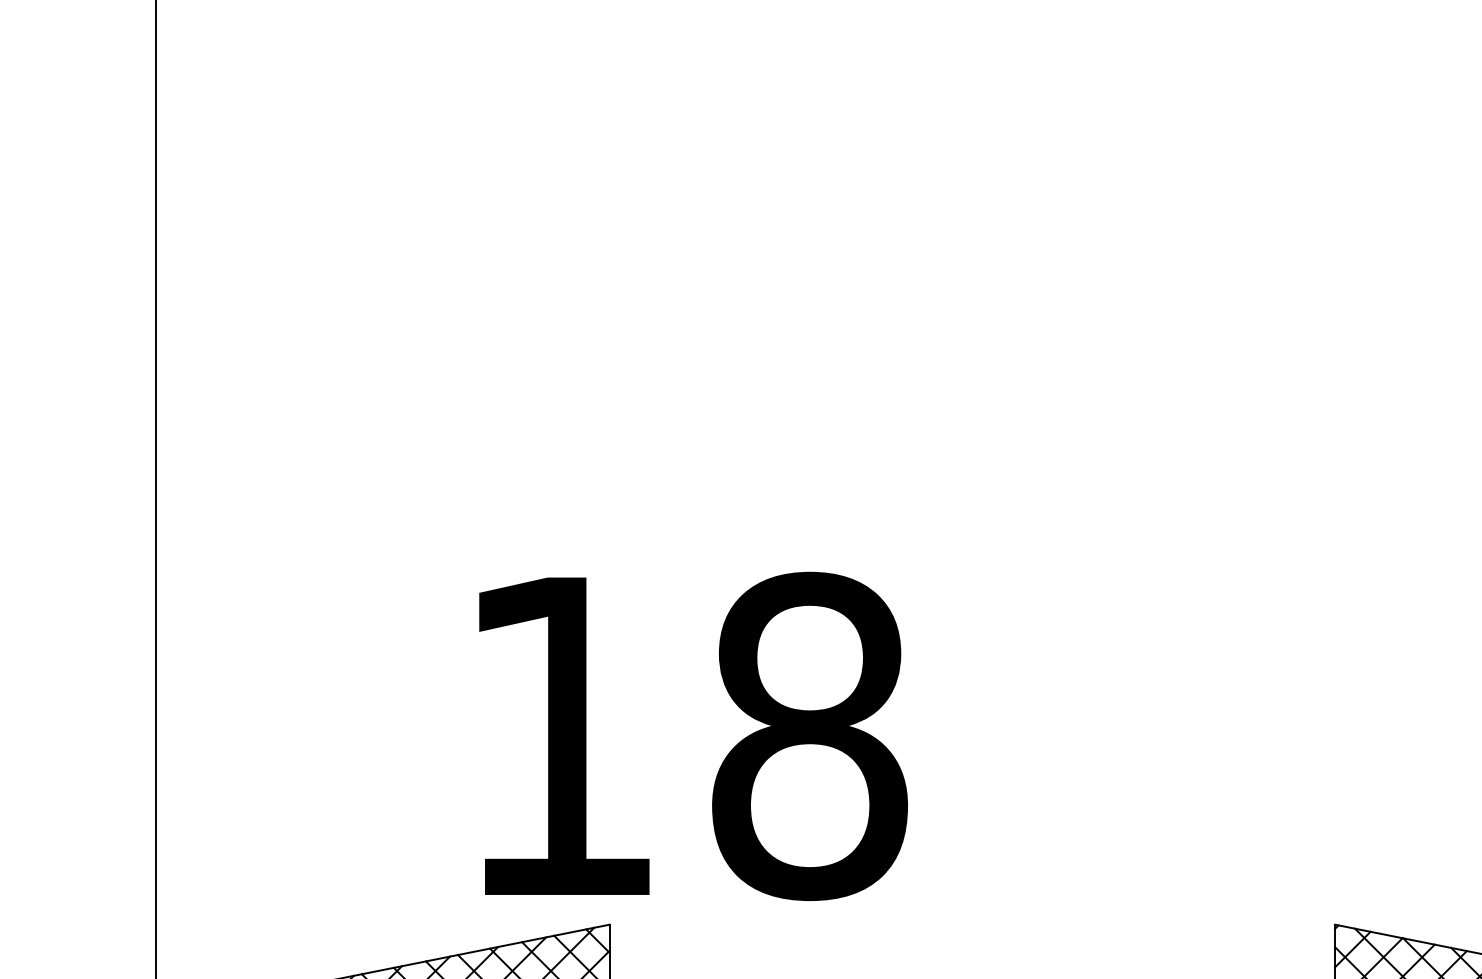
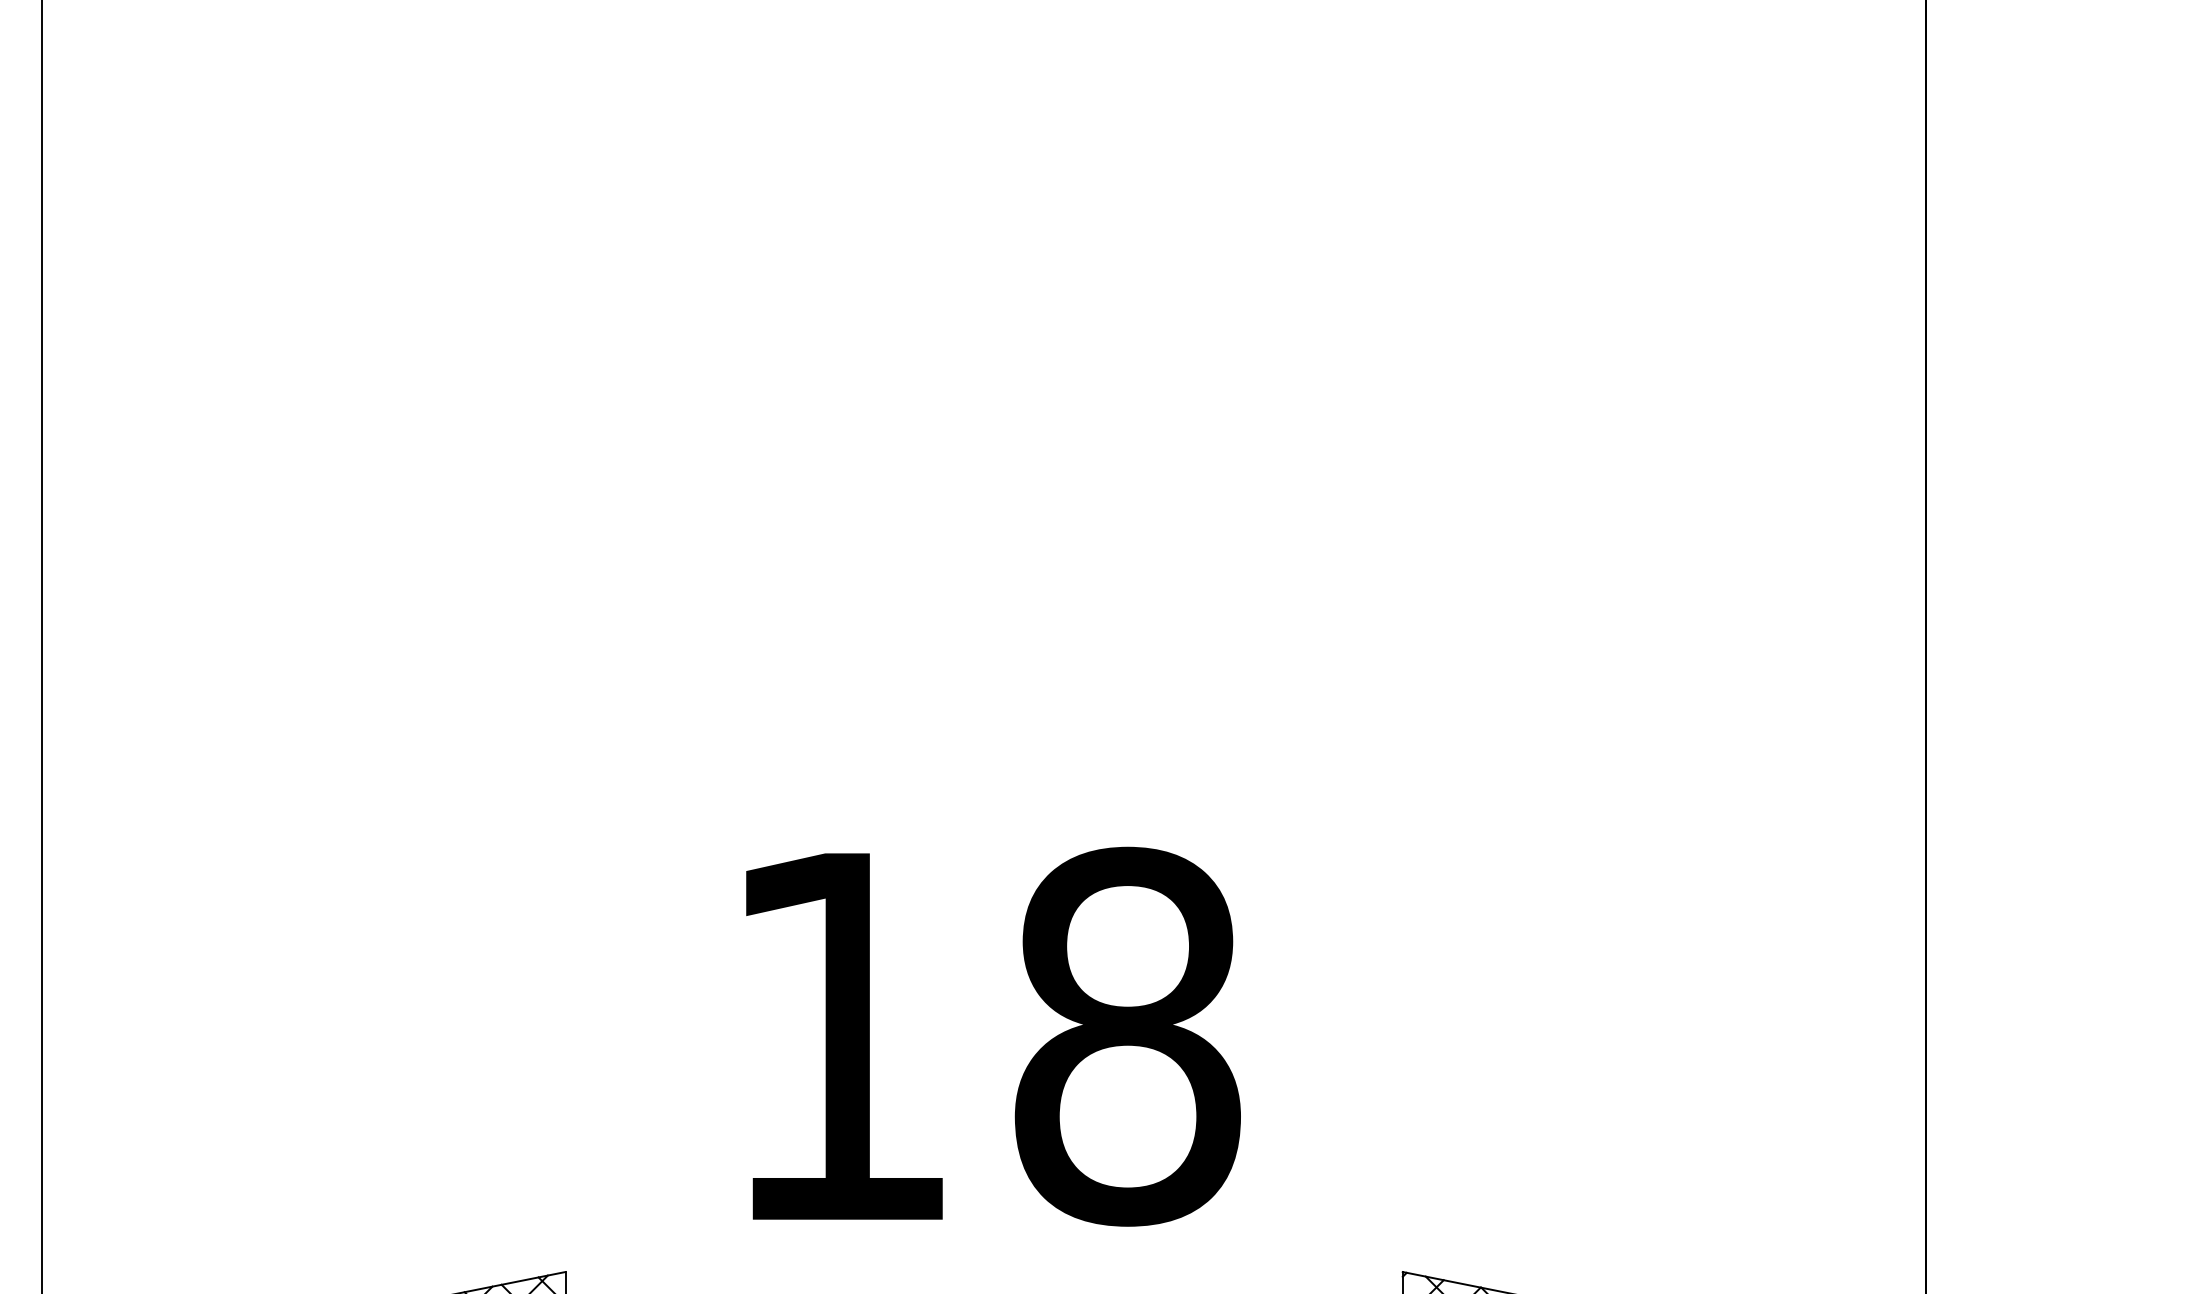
text: (693, 736) -> (993, 1036), moved

